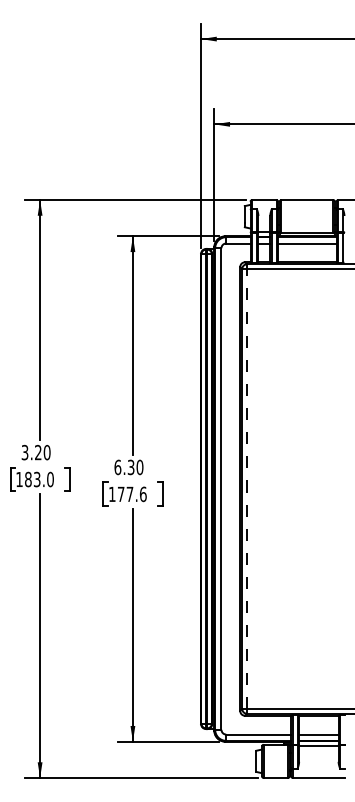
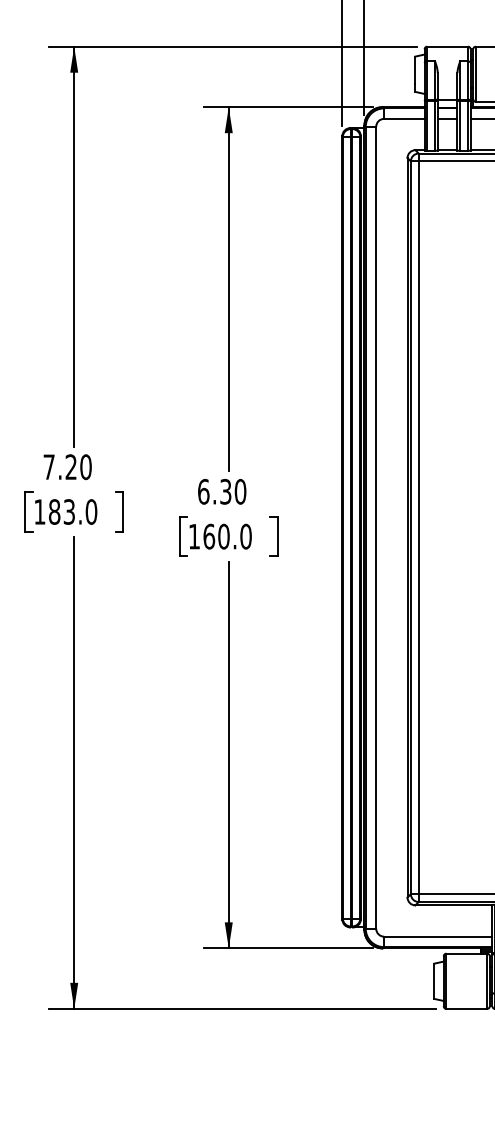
text: (24, 452) -> (48, 466), 3.20 -> 7.20
line: (246, 488) -> (417, 526), dashed -> solid
text: (131, 494) -> (226, 536), 177.6 -> 160.0

